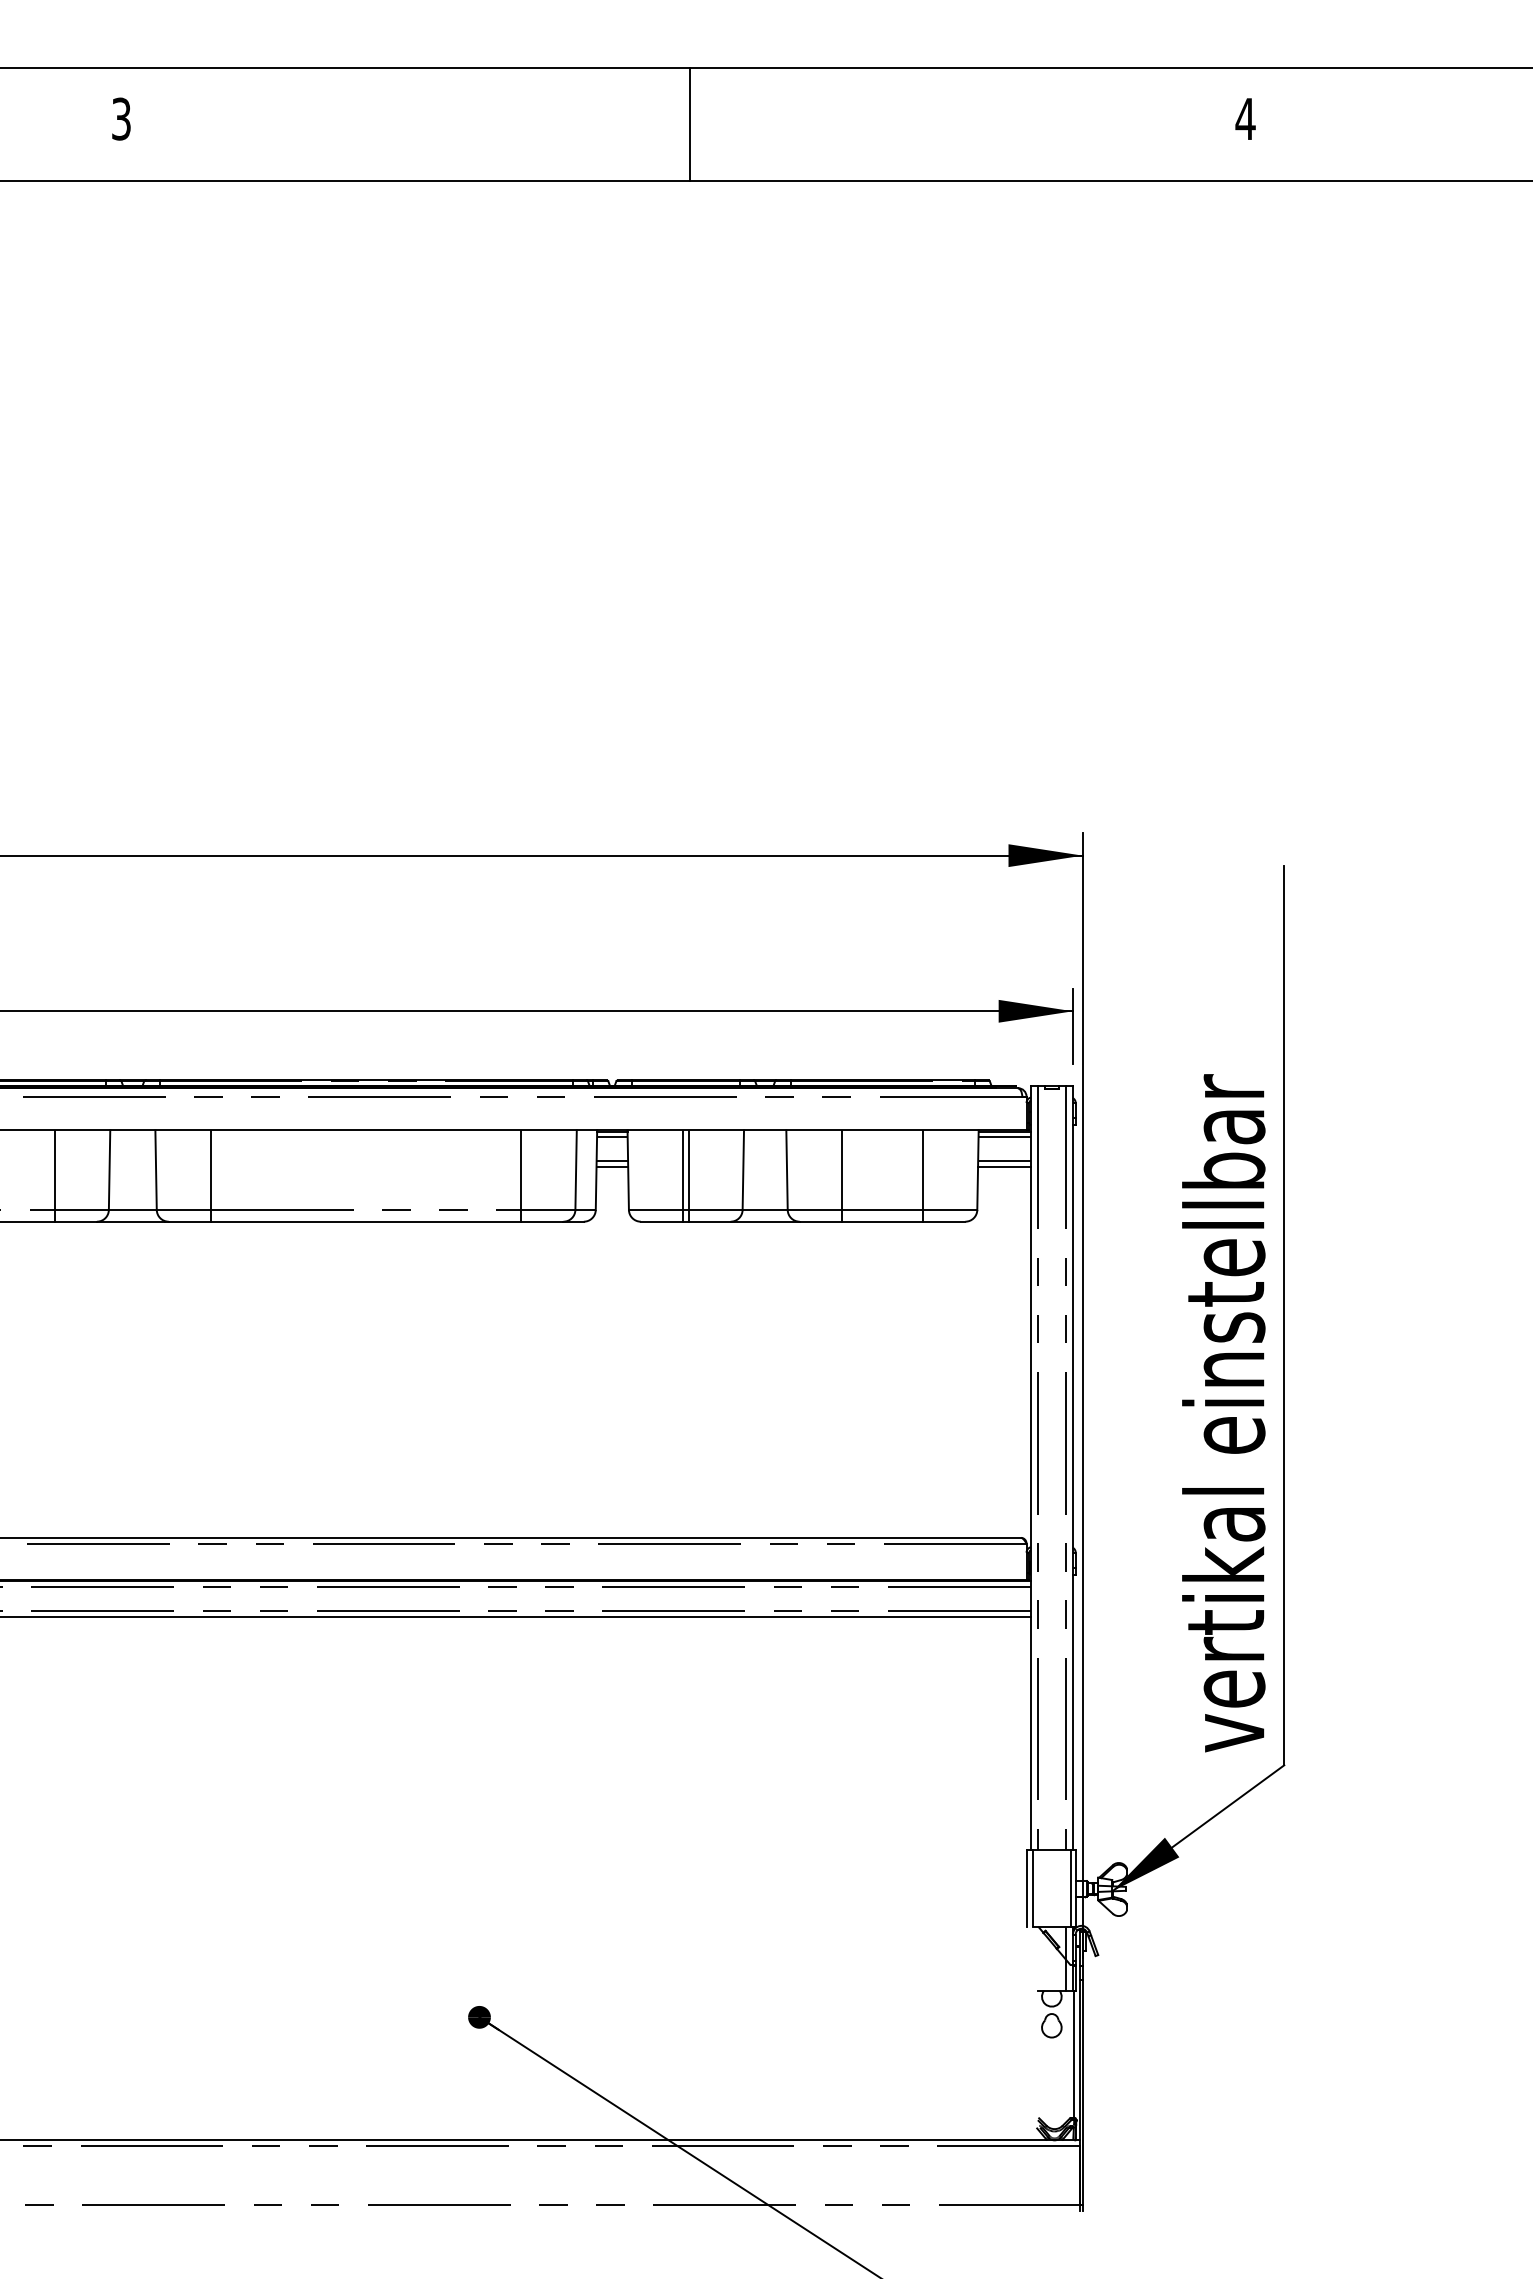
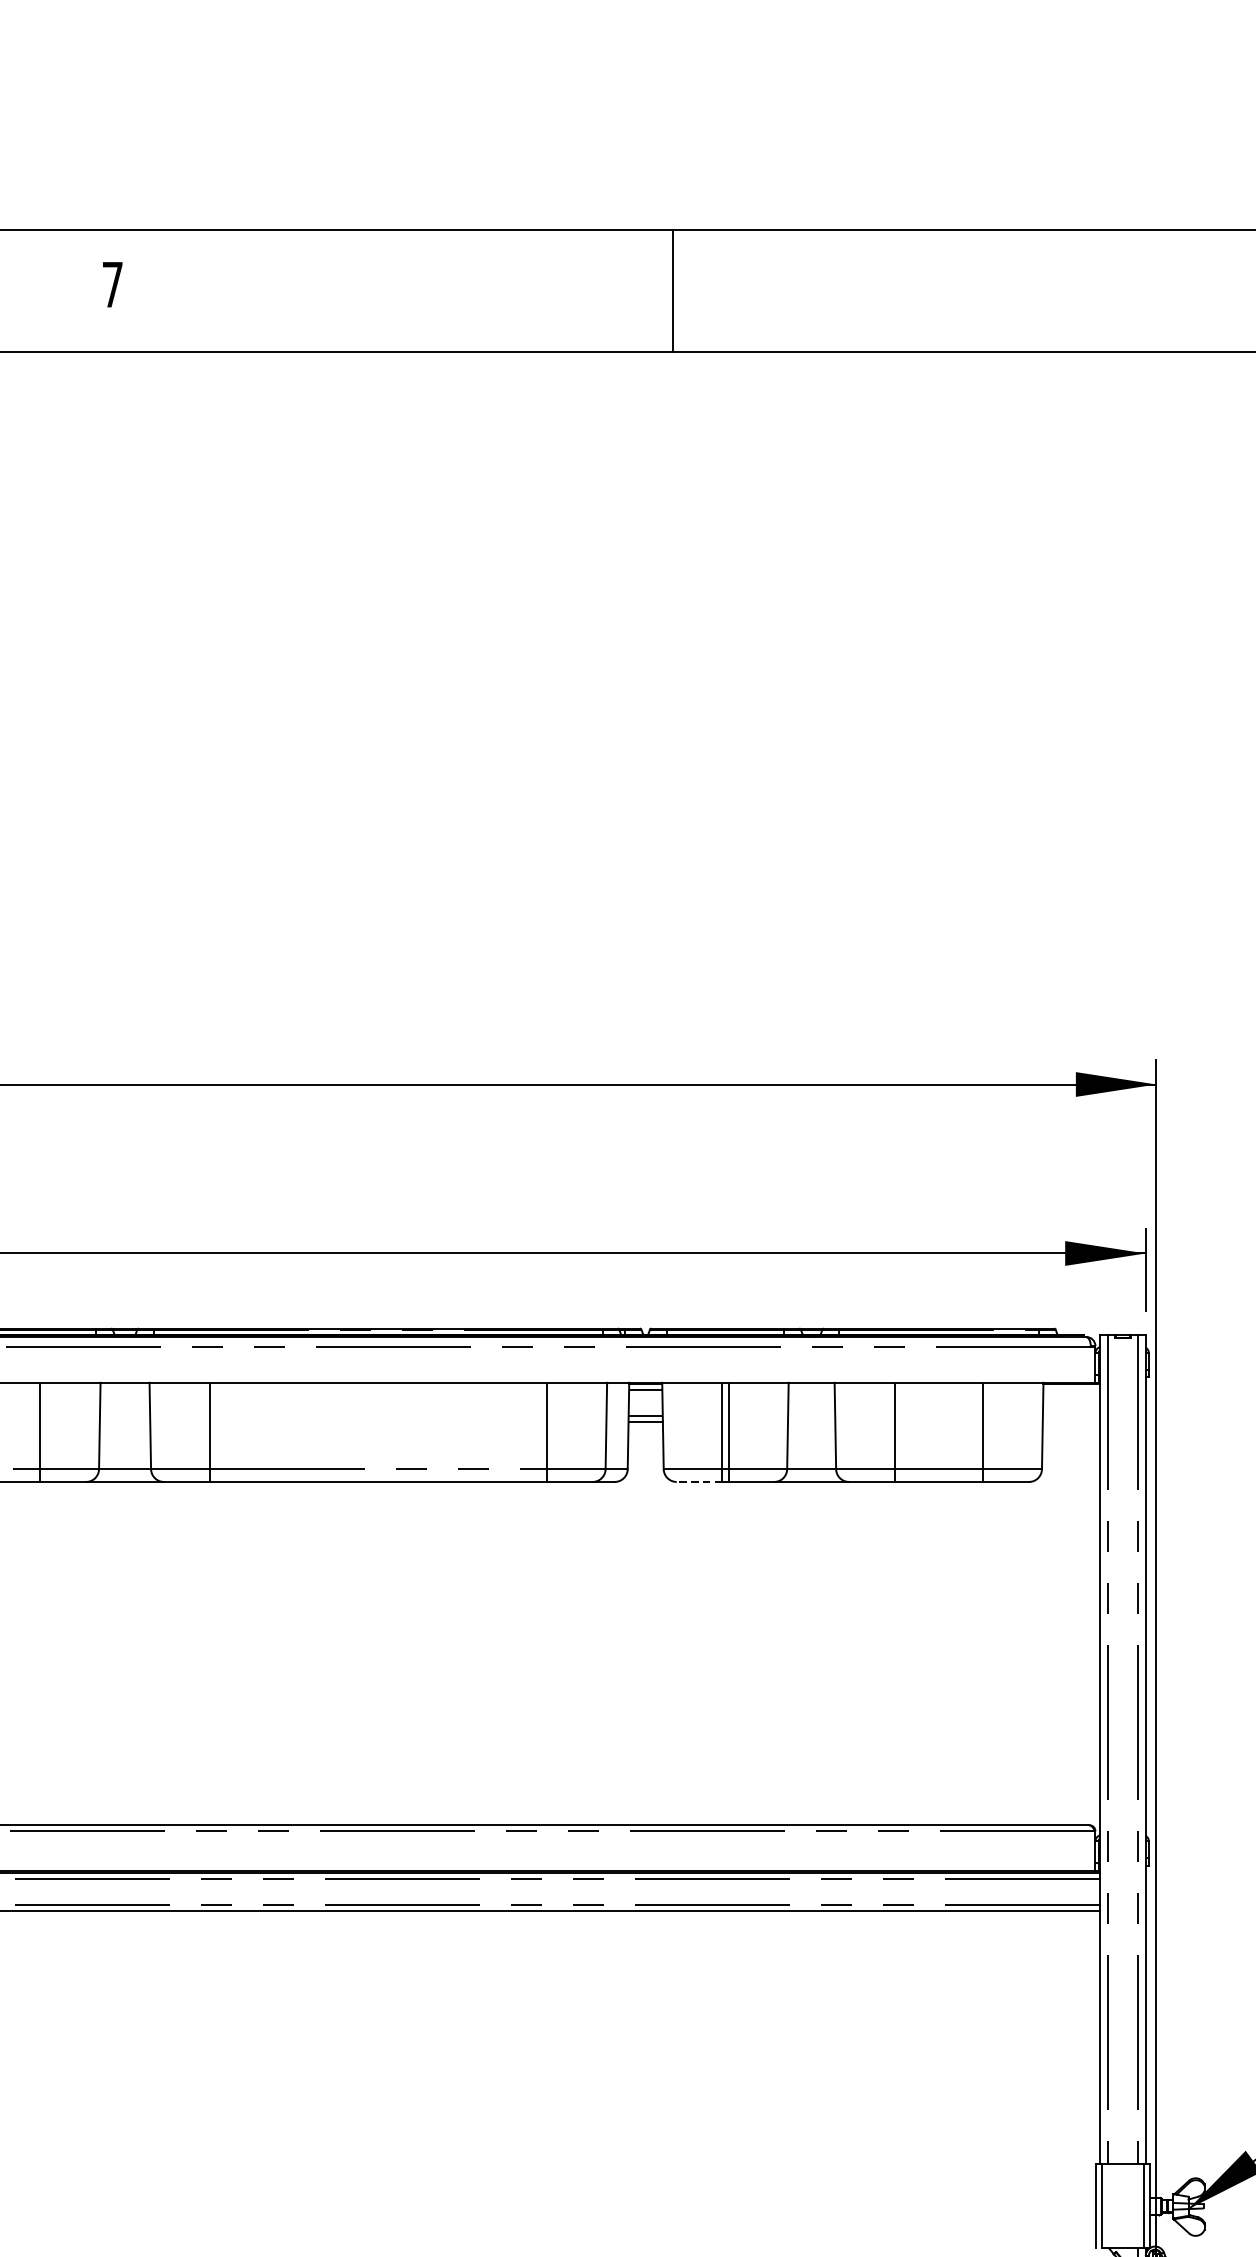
text: (121, 118) -> (112, 284), 3 -> 7
line: (690, 124) -> (673, 290), moved
line: (1004, 1137) -> (1071, 1390), removed
line: (1004, 1161) -> (1071, 1416), removed
line: (1004, 1166) -> (1071, 1422), removed
line: (661, 1221) -> (699, 1481), solid -> dashed

